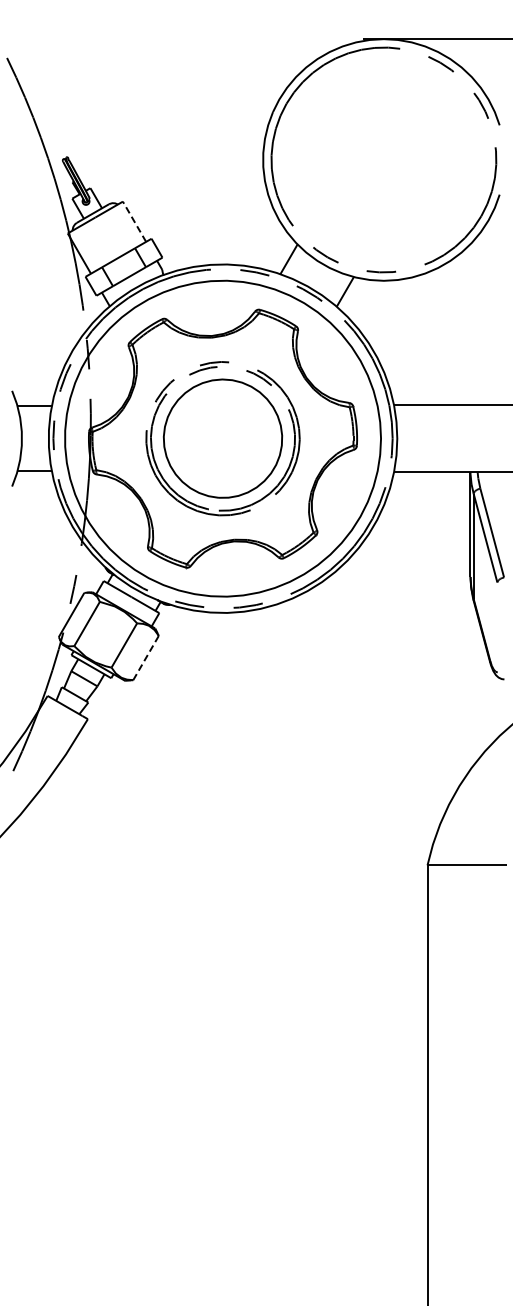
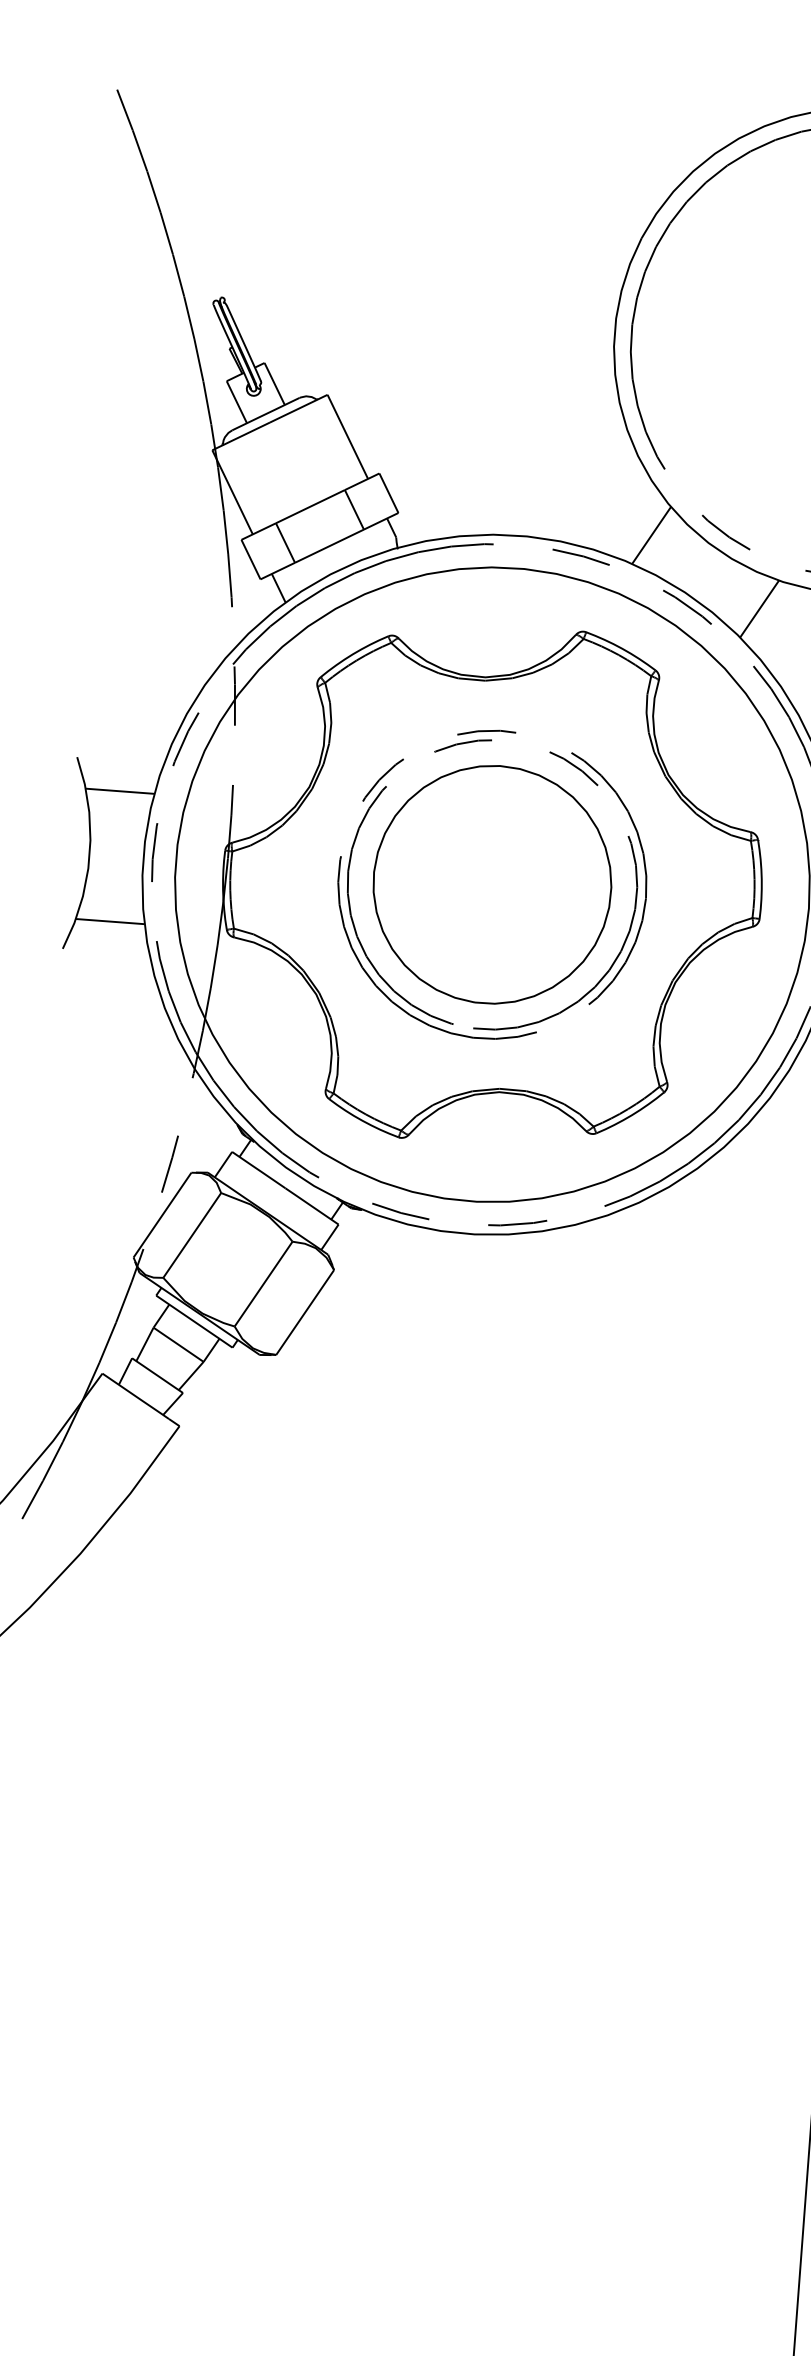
line: (134, 221) -> (347, 436), dashed -> solid
line: (146, 658) -> (306, 1313), dashed -> solid

